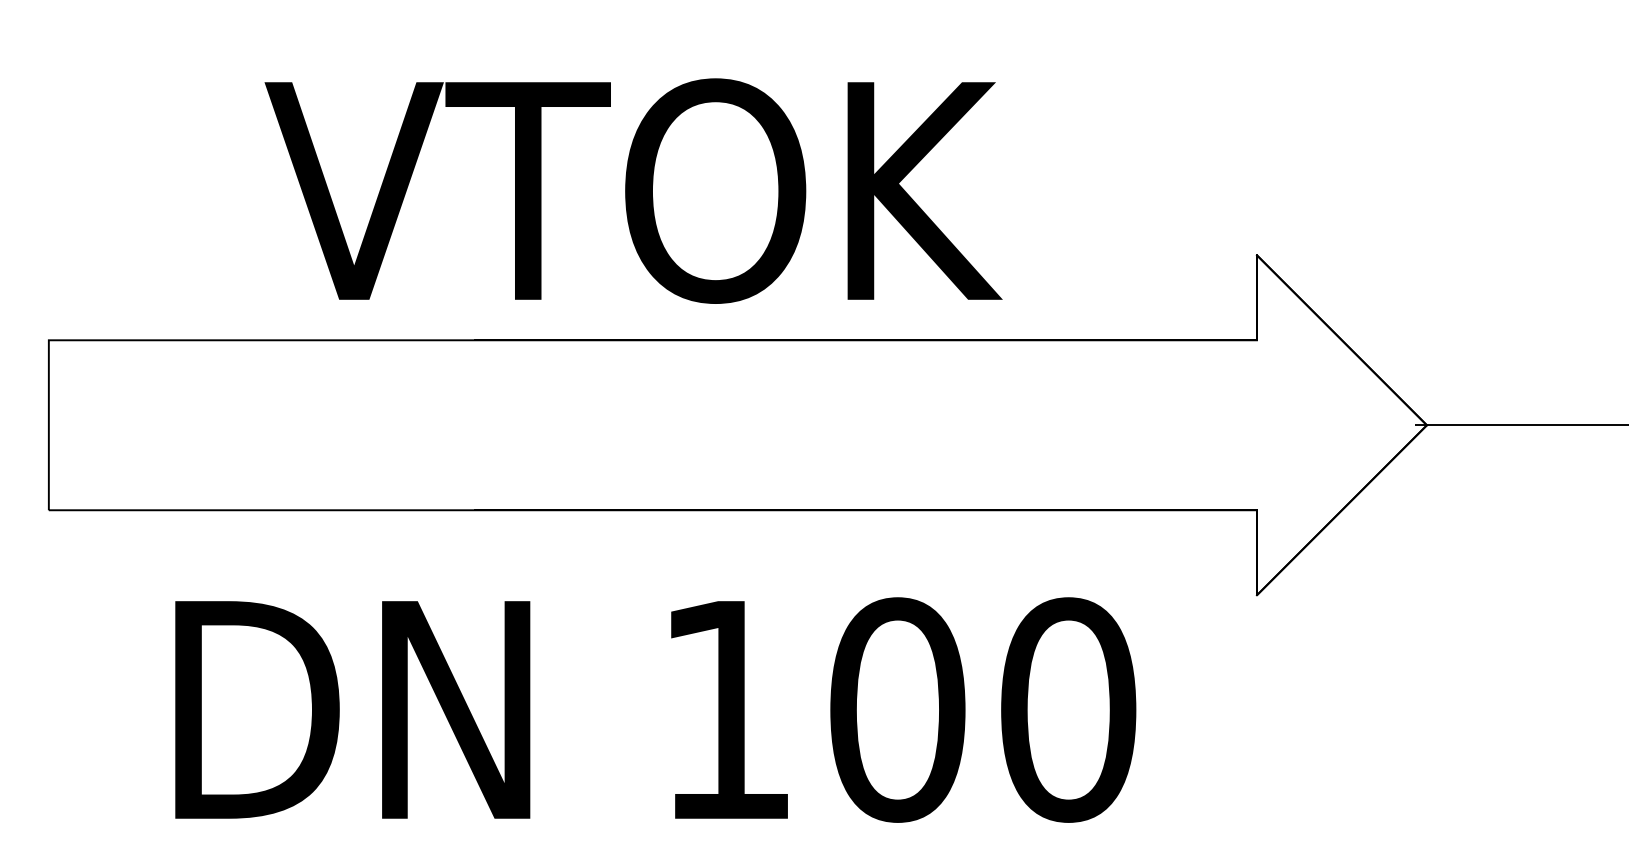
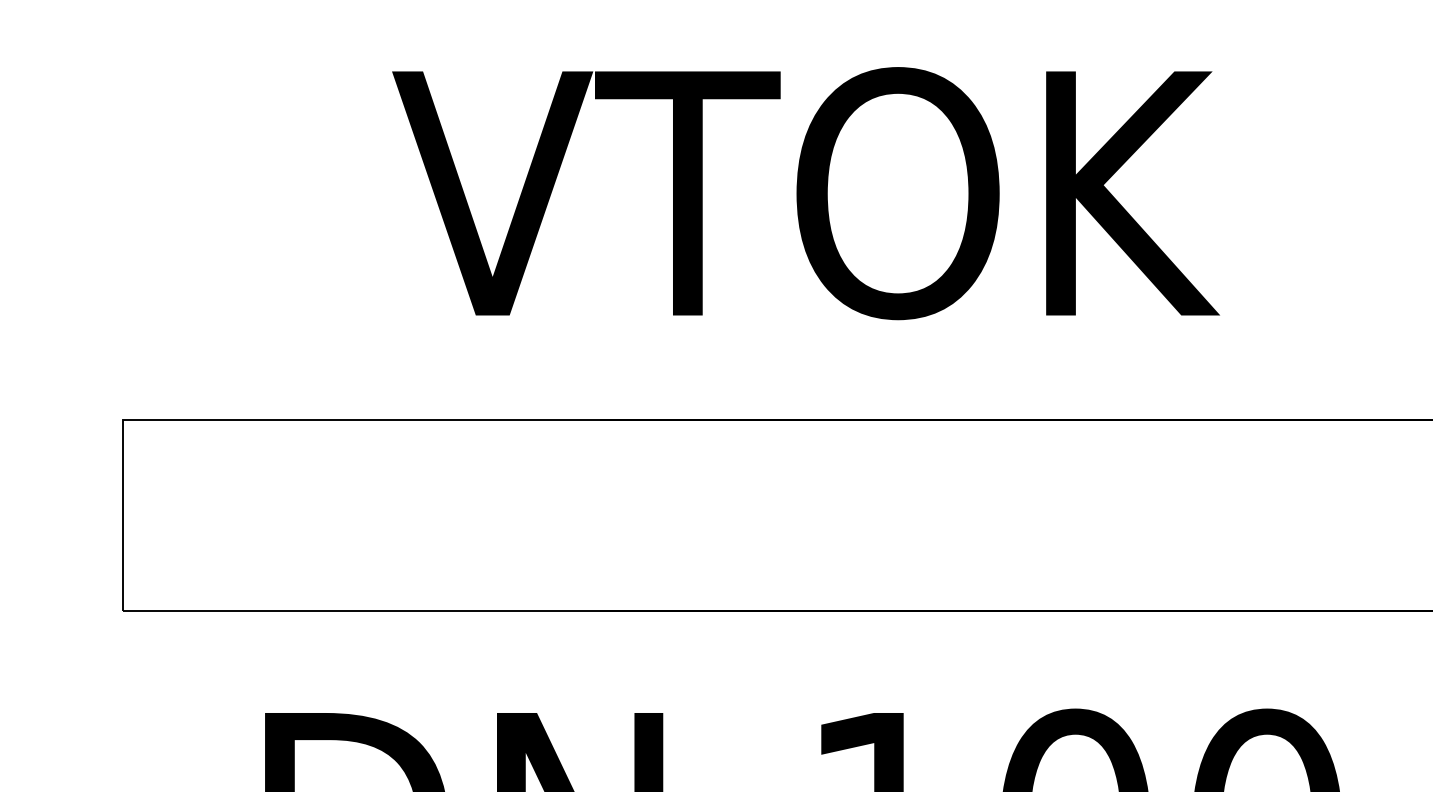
text: (633, 190) -> (805, 192), moved

